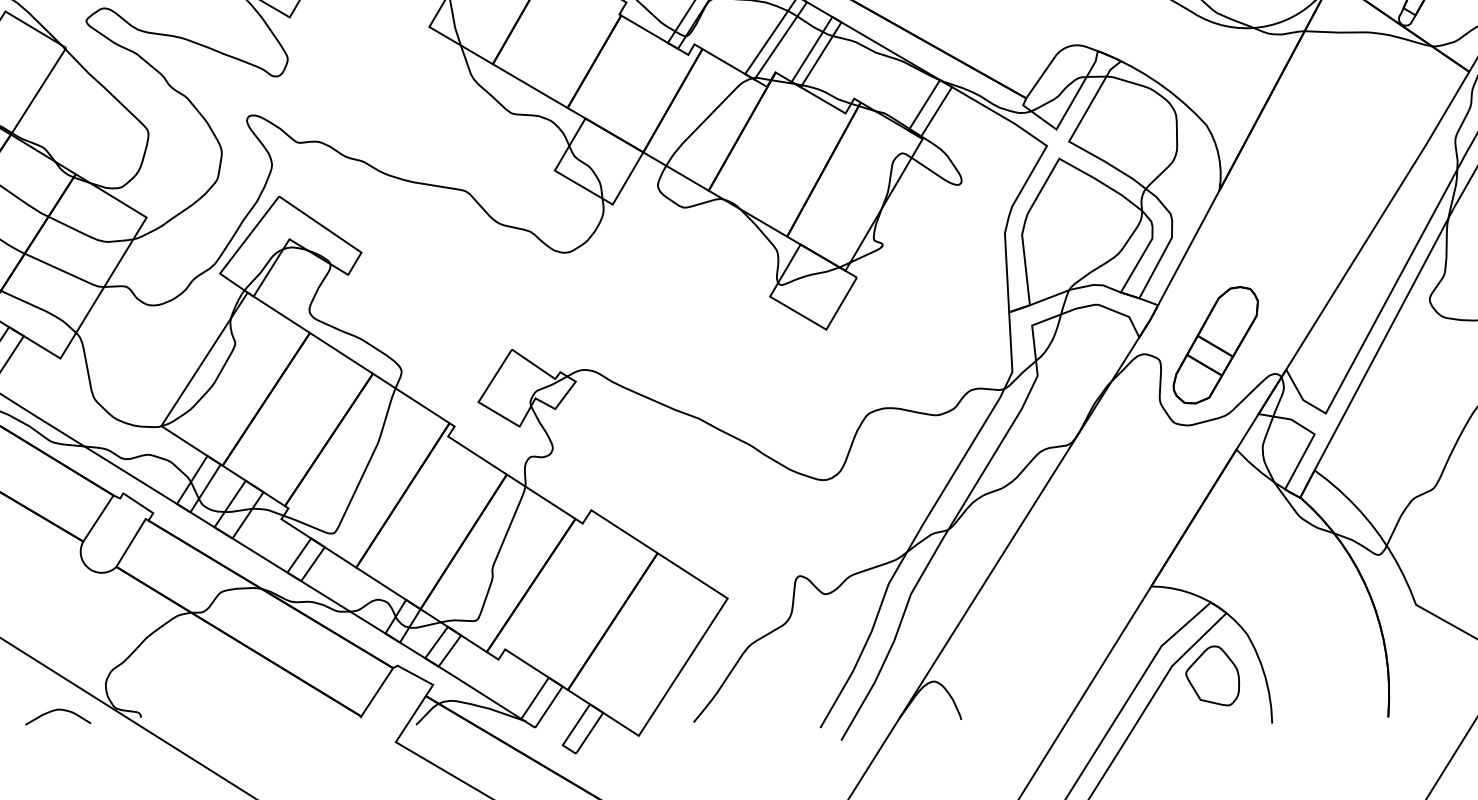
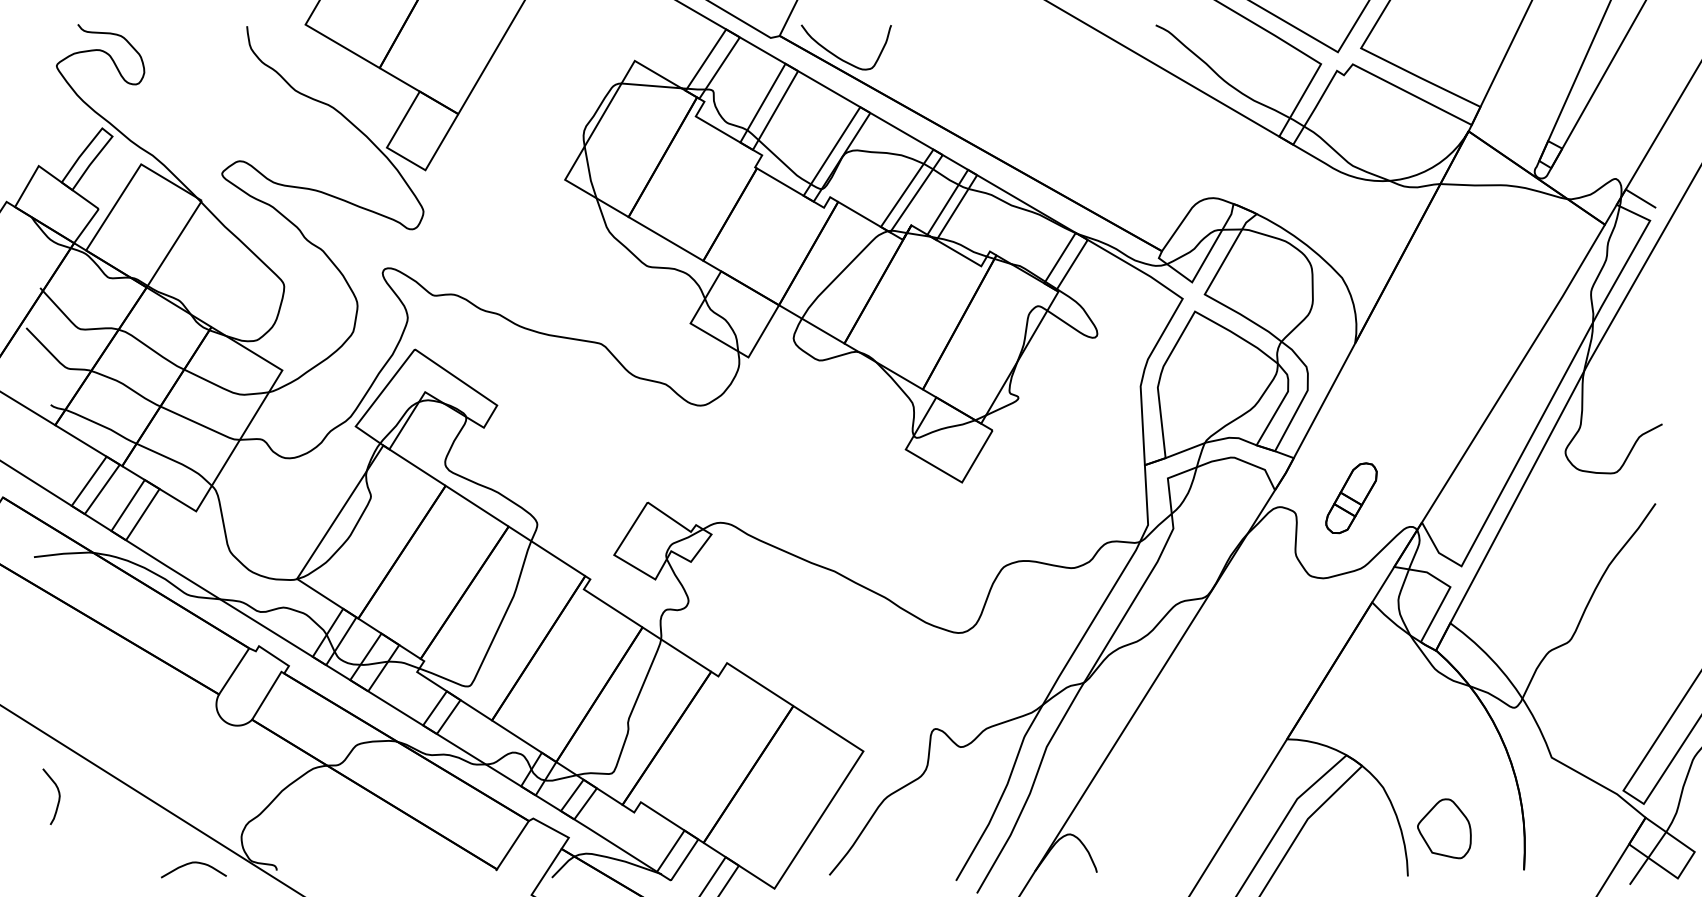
part: (1215, 345) -> (1351, 498), size x0.6
part: (1212, 675) -> (1444, 828), moved

